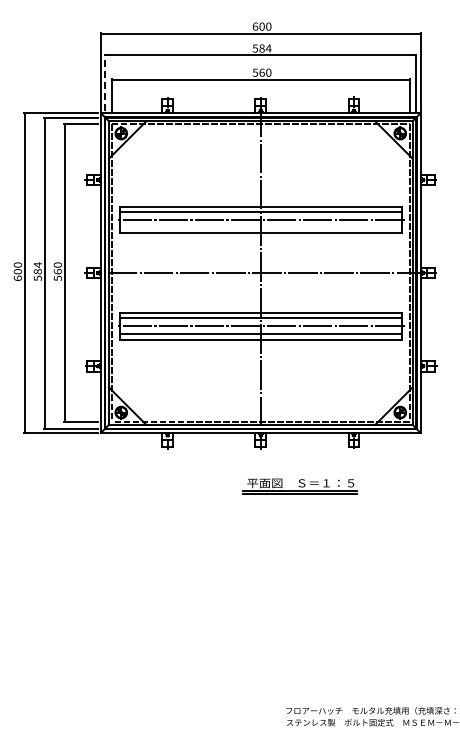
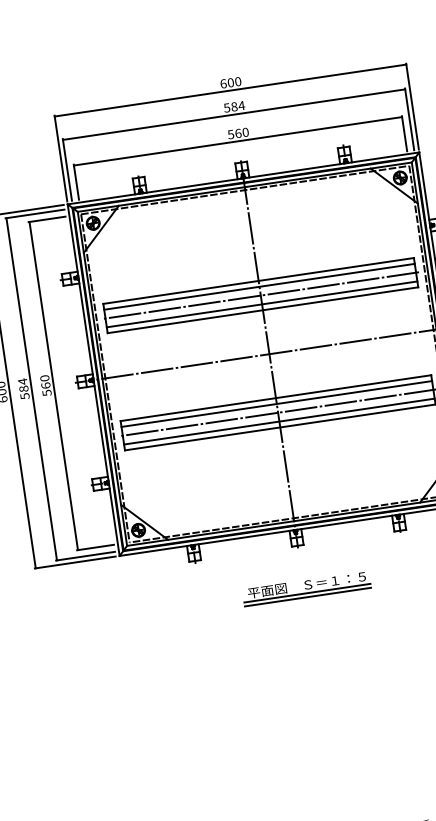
line: (105, 82) -> (67, 169), dashed -> solid
line: (260, 227) -> (261, 304), added
part: (299, 486) -> (306, 588), moved

